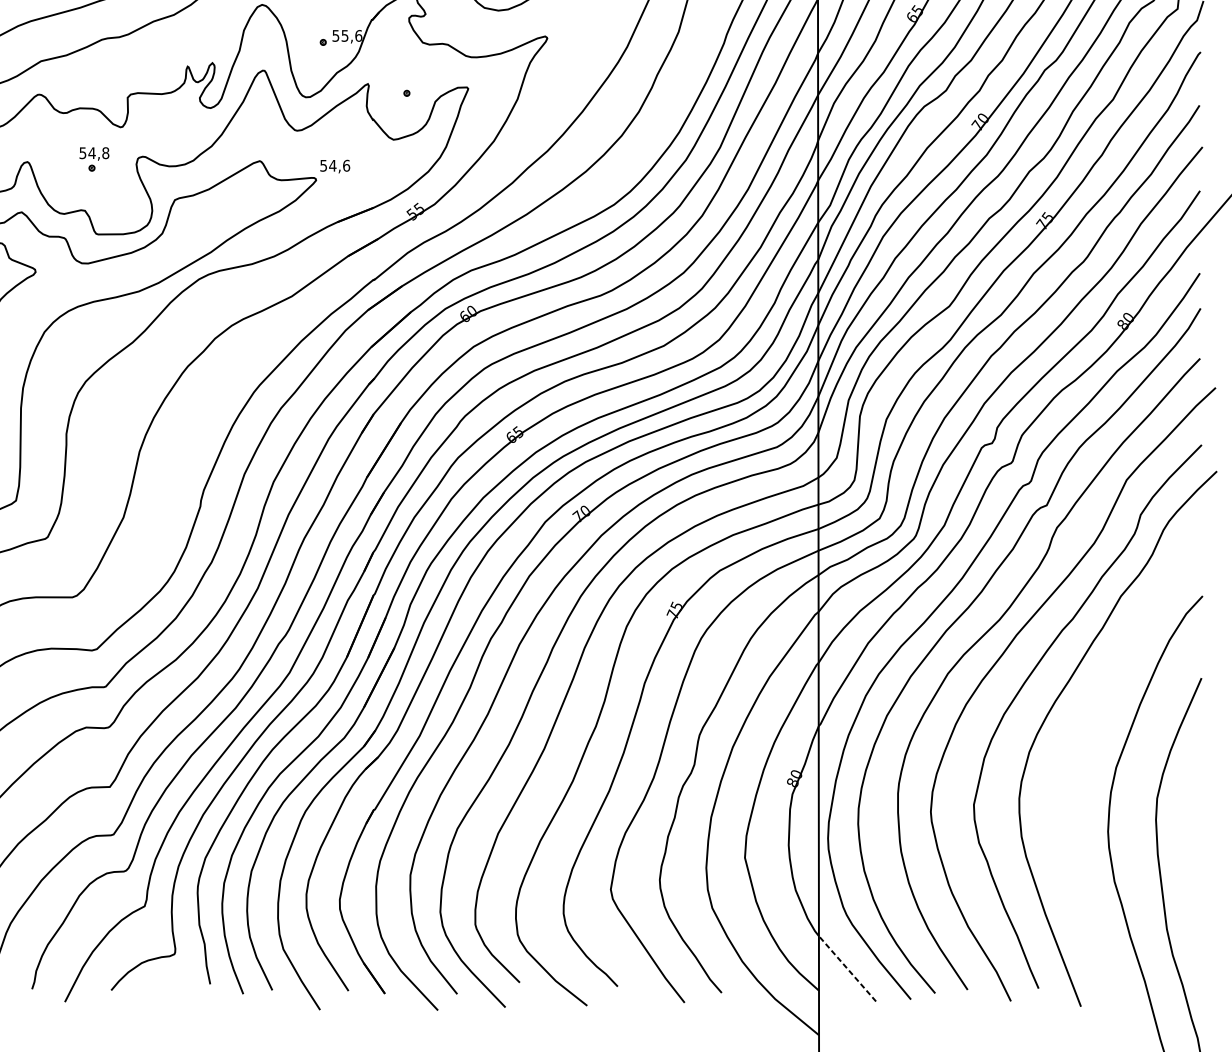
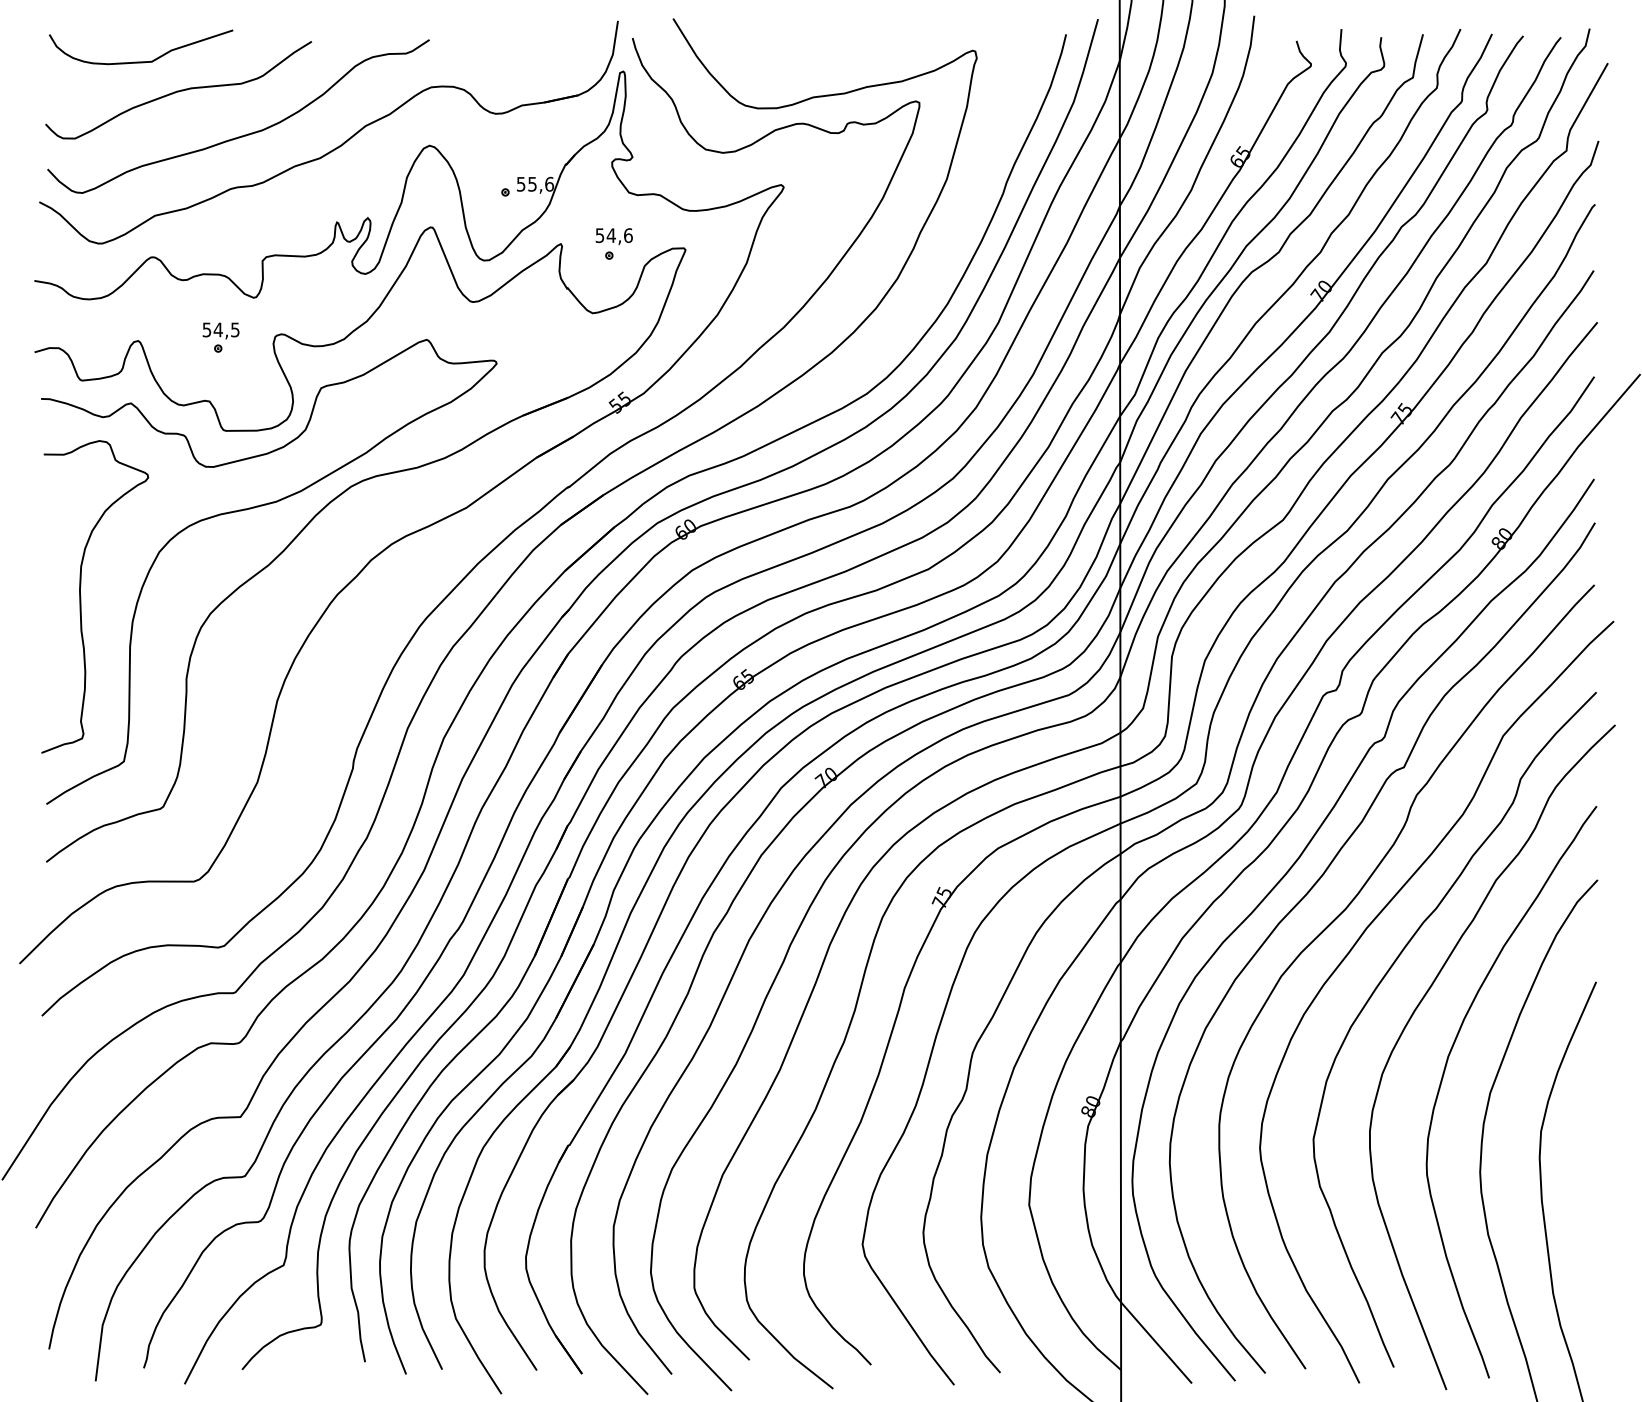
text: (105, 152) -> (235, 329), 54,8 -> 54,5
text: (334, 166) -> (613, 236), moved
curve: (1080, 750) -> (1445, 1071), added
line: (847, 968) -> (1156, 1342), dashed -> solid

